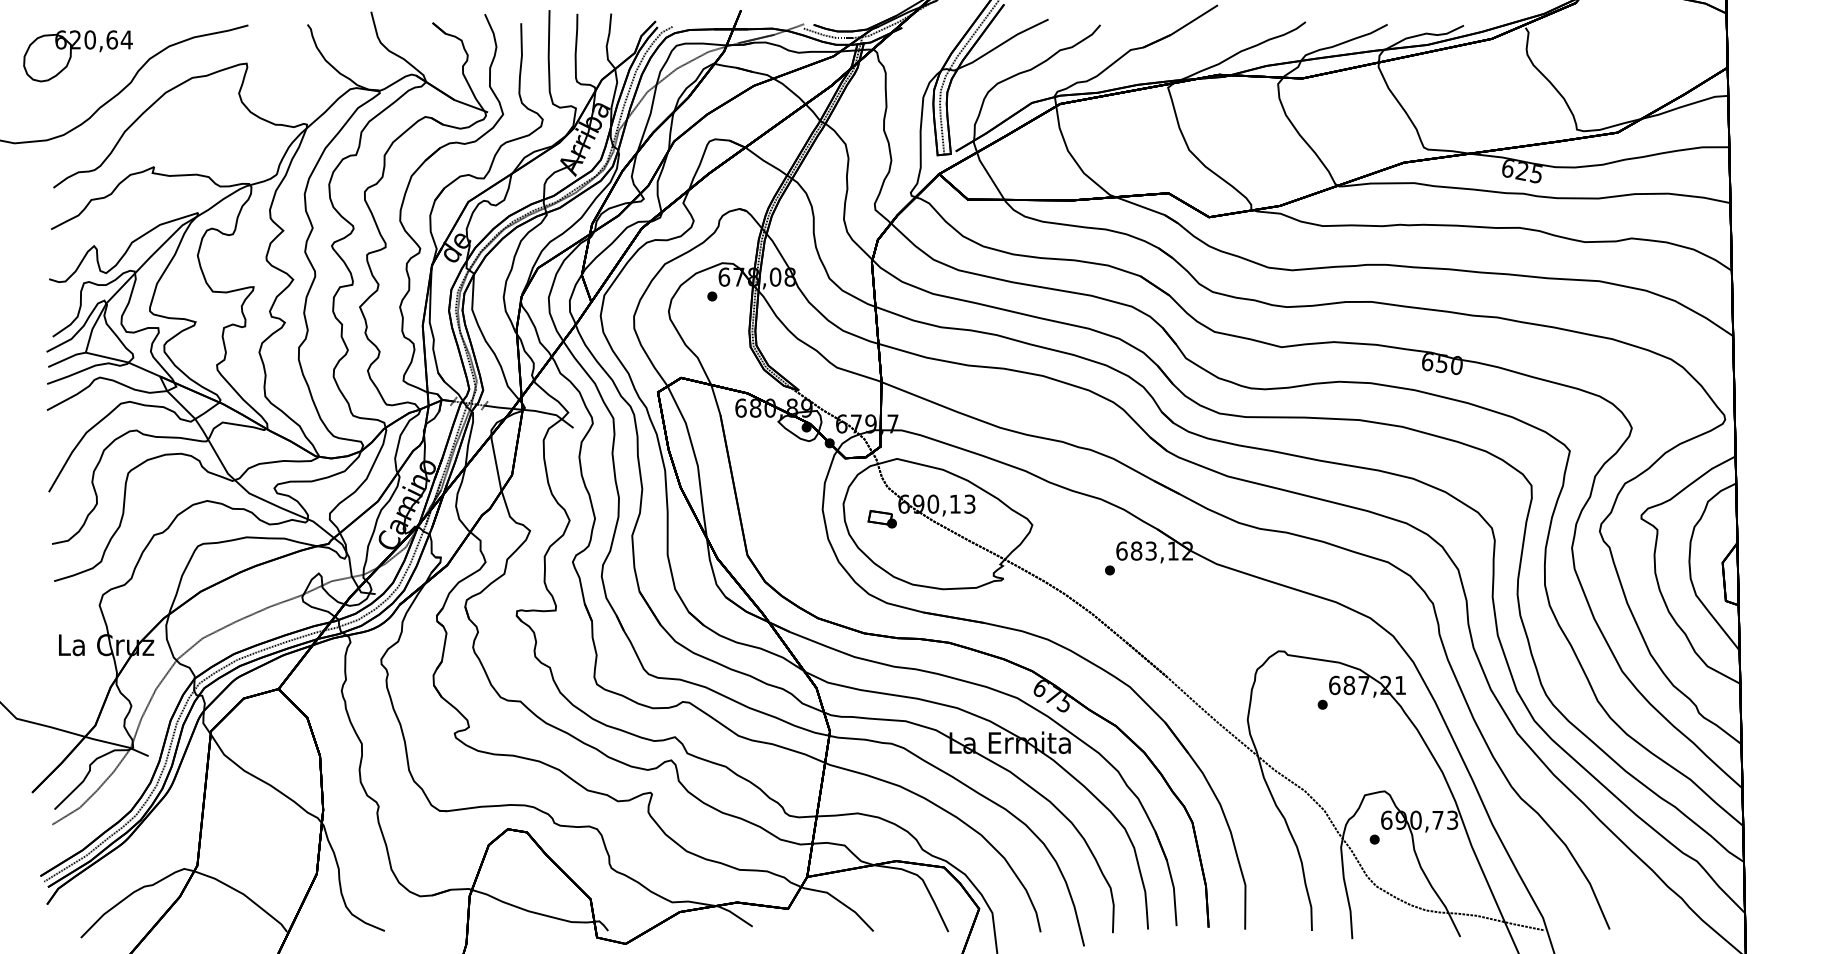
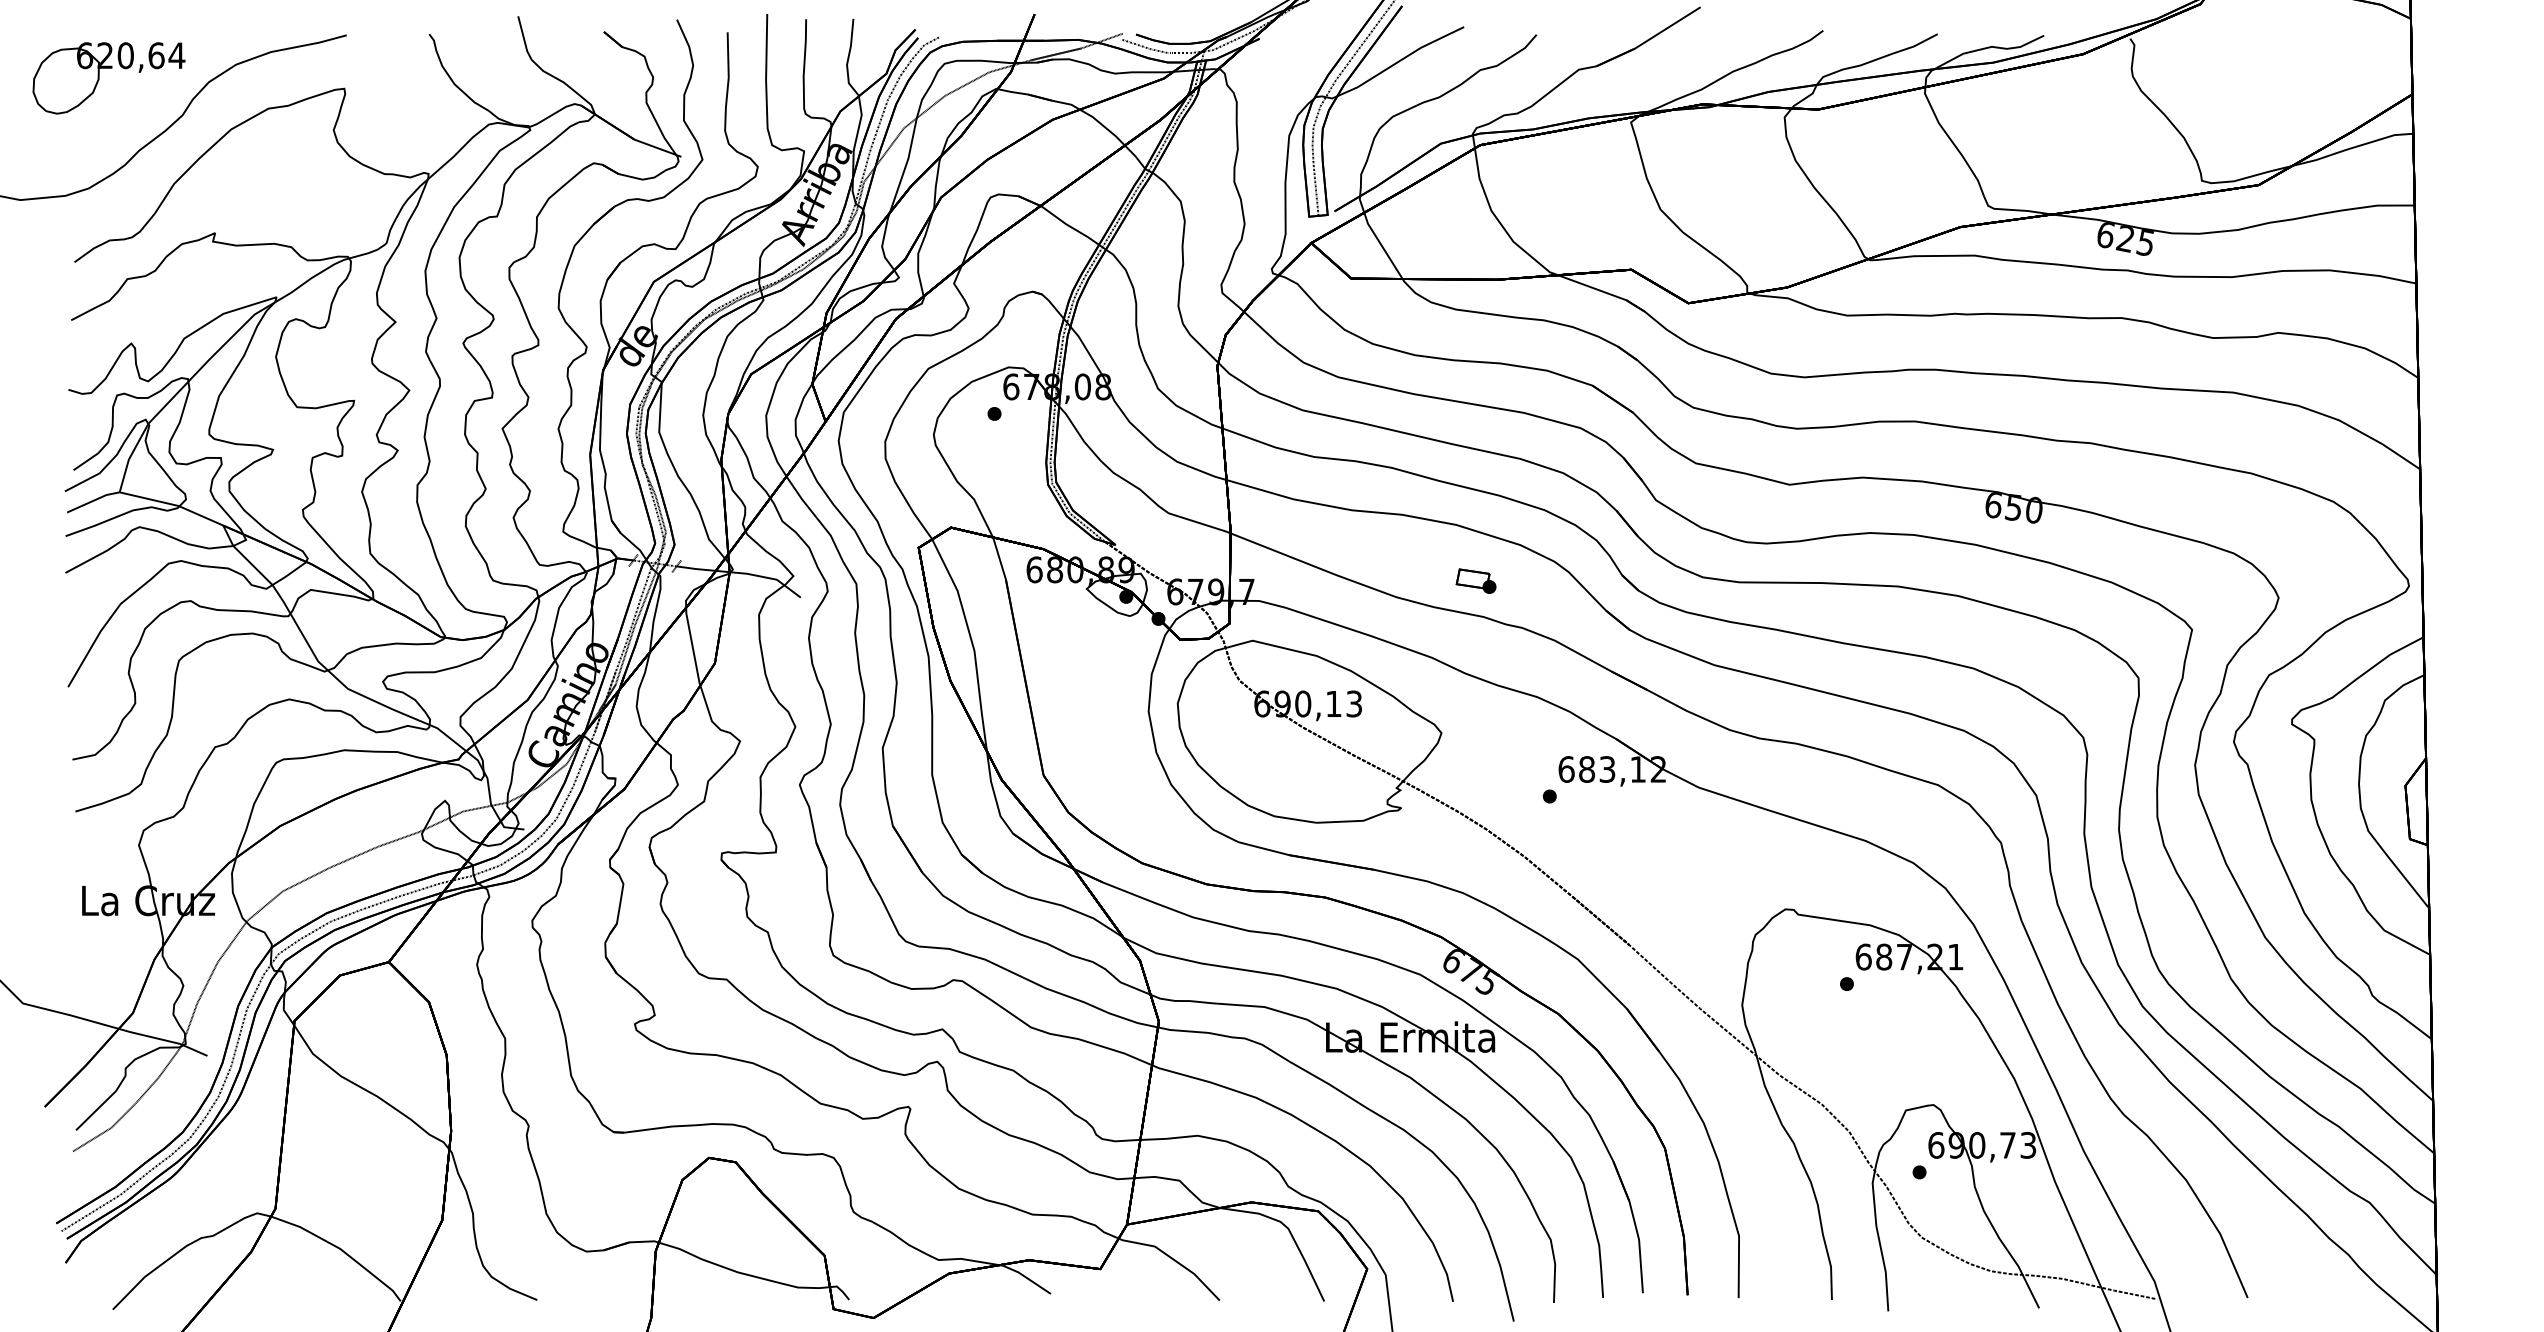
part: (881, 518) -> (1475, 580), moved

